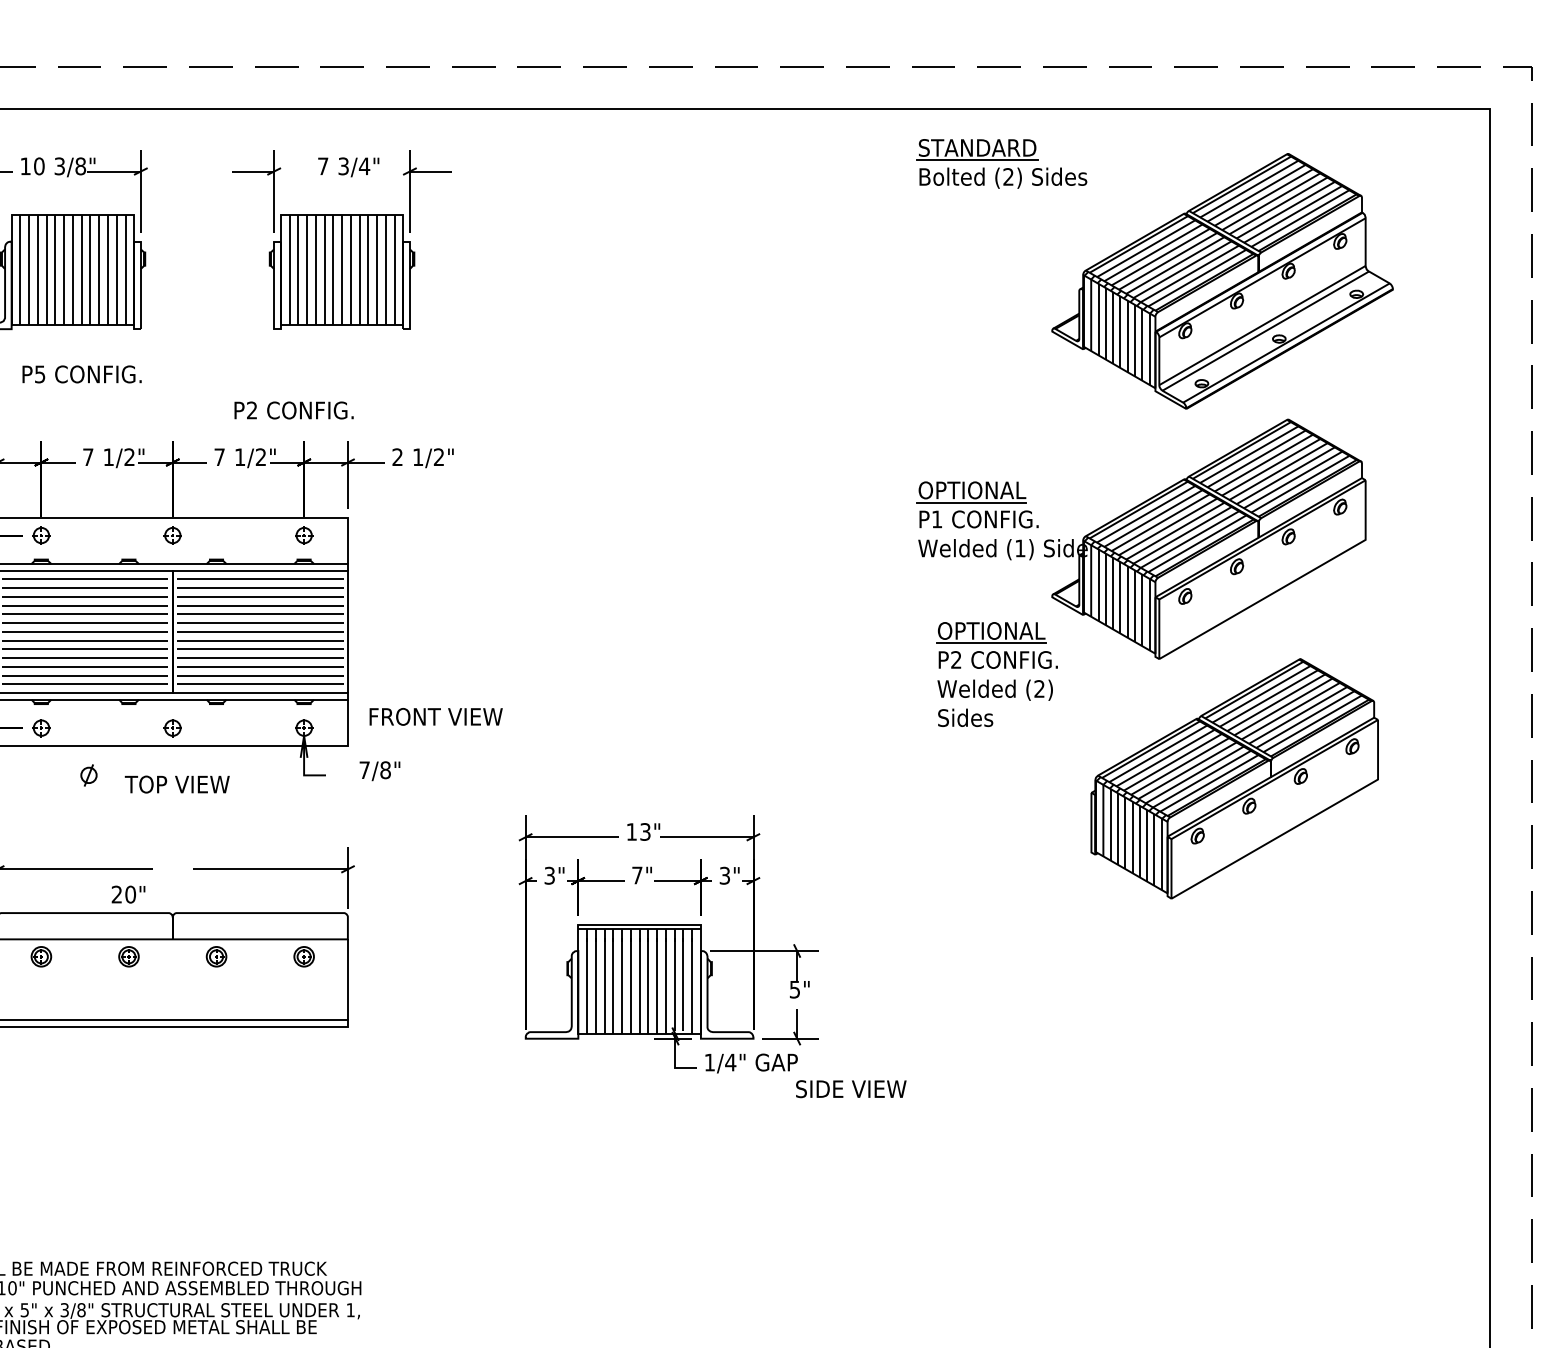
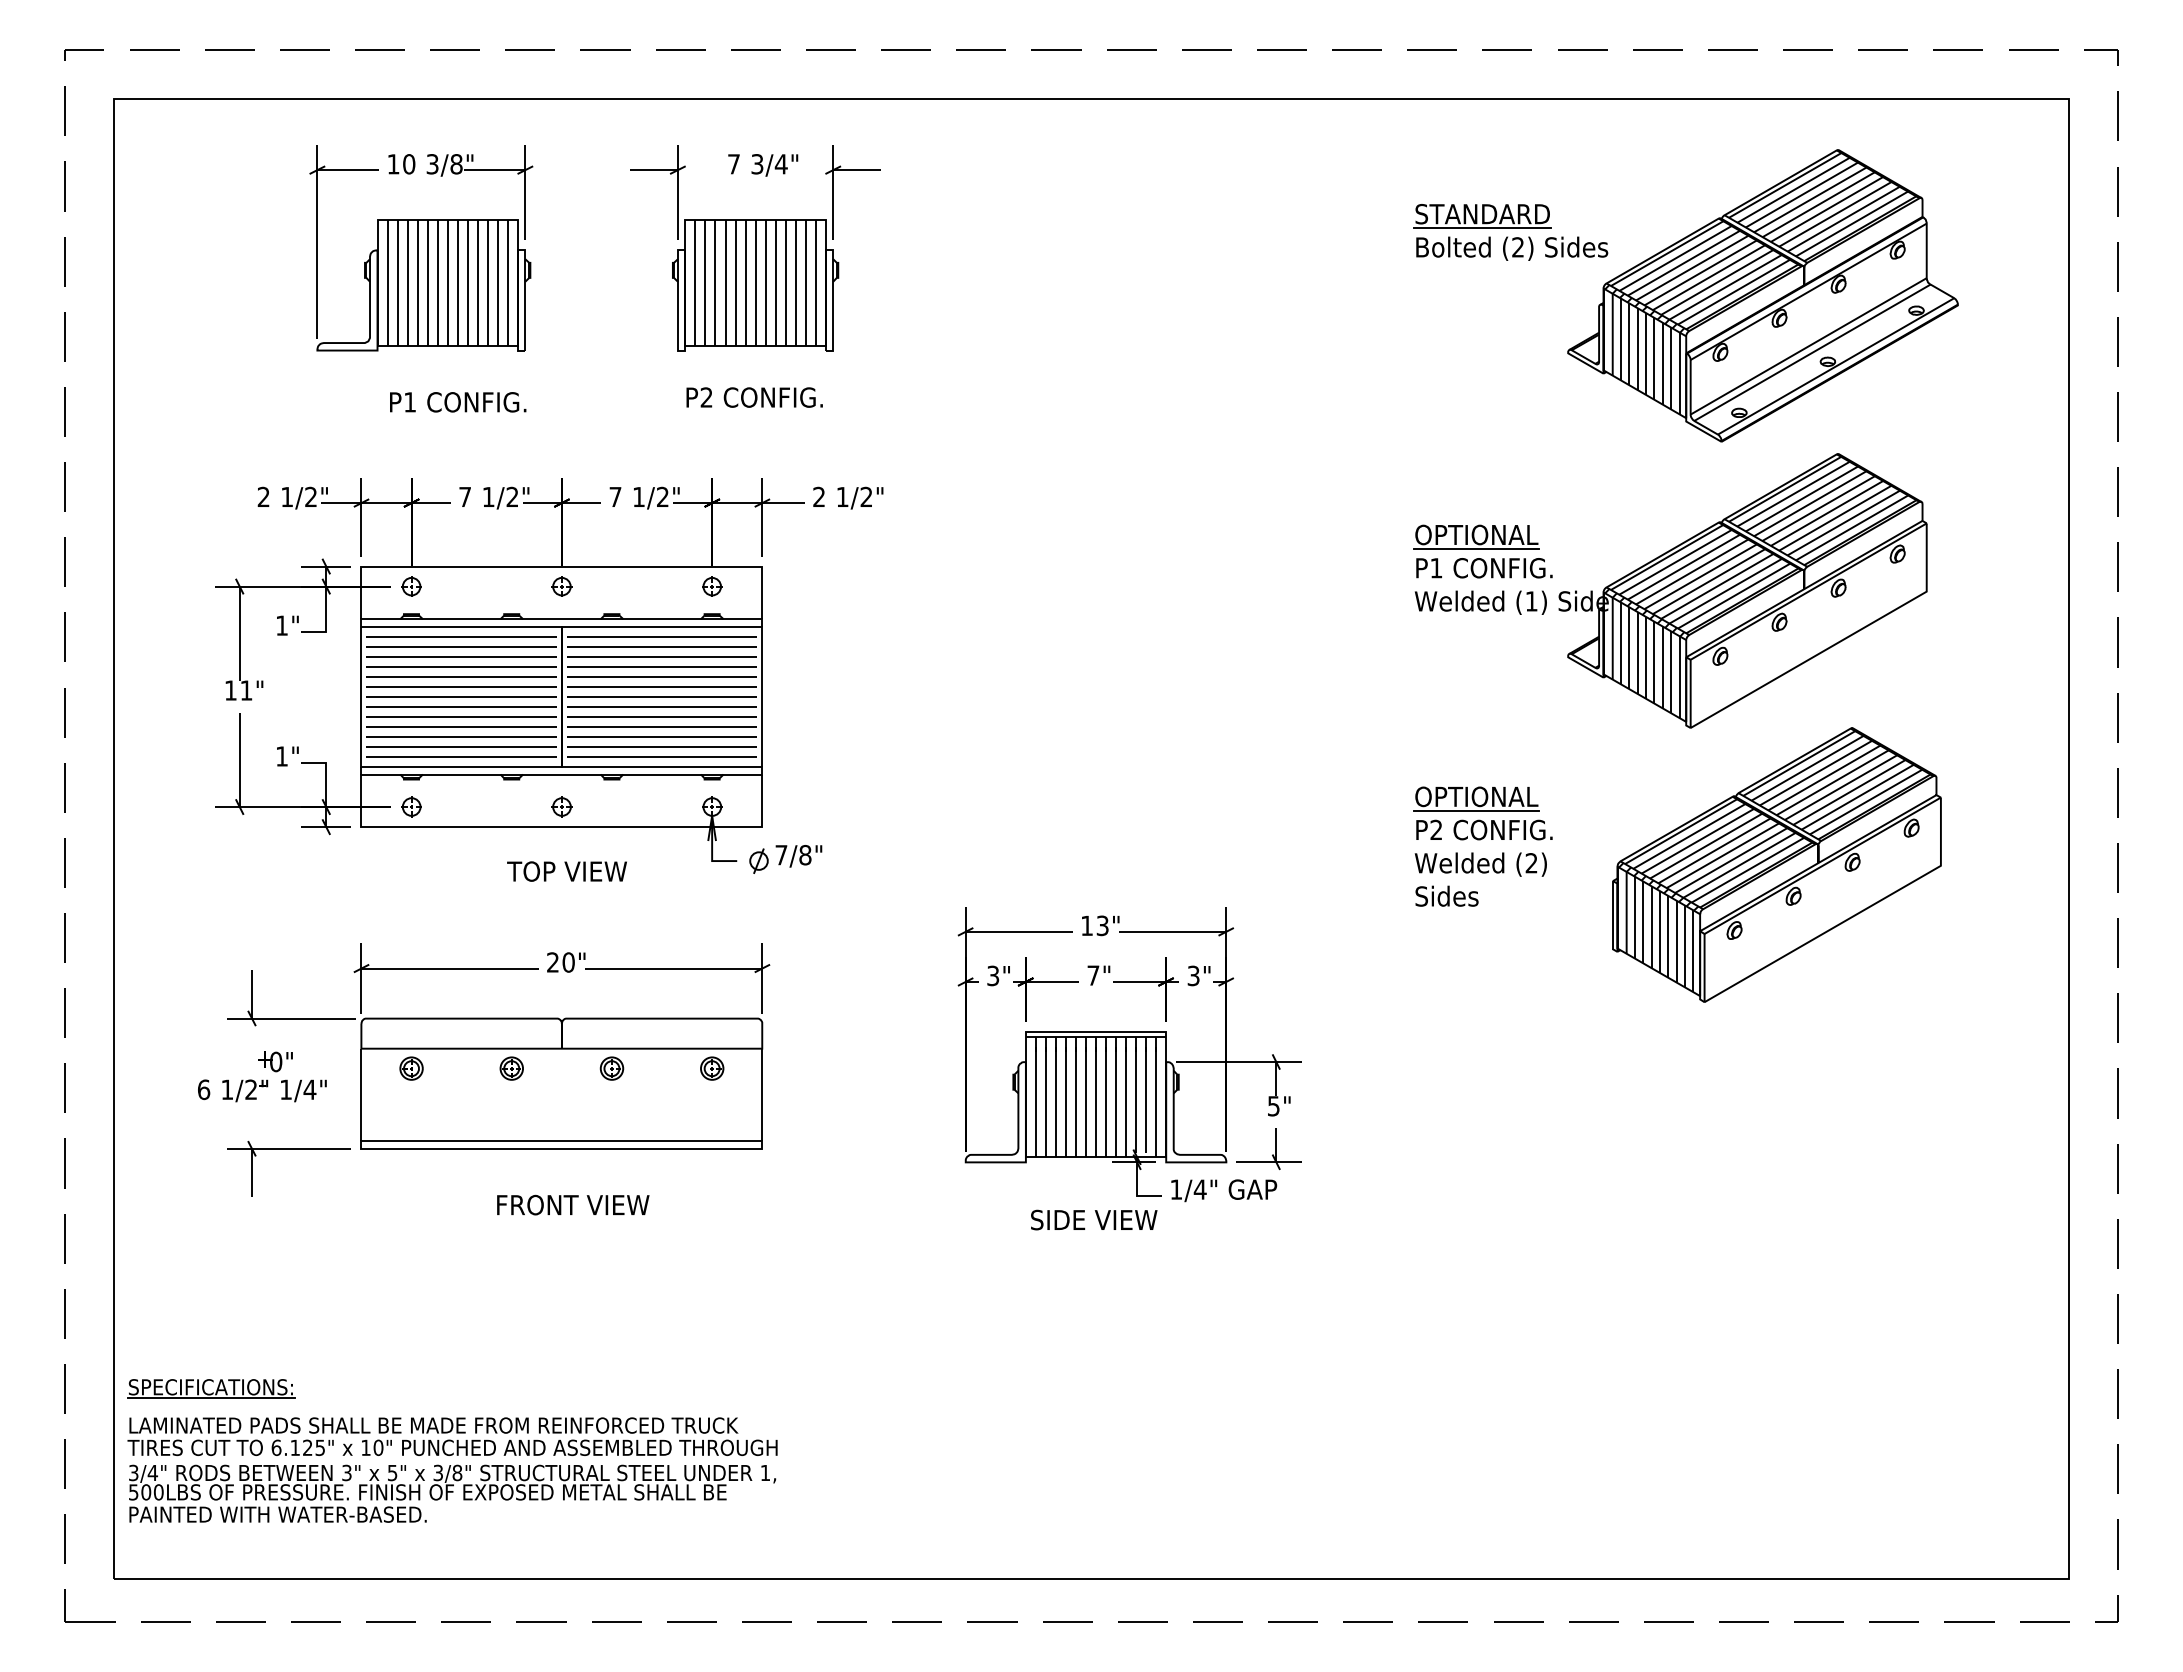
part: (1001, 163) -> (1510, 232), moved
text: (39, 374) -> (409, 402), P5 -> P1
text: (293, 410) -> (754, 397), moved
part: (994, 669) -> (1480, 840), moved
text: (436, 716) -> (573, 1204), moved
part: (88, 774) -> (758, 860), moved
text: (128, 894) -> (566, 962), moved
text: (851, 1088) -> (1094, 1219), moved

